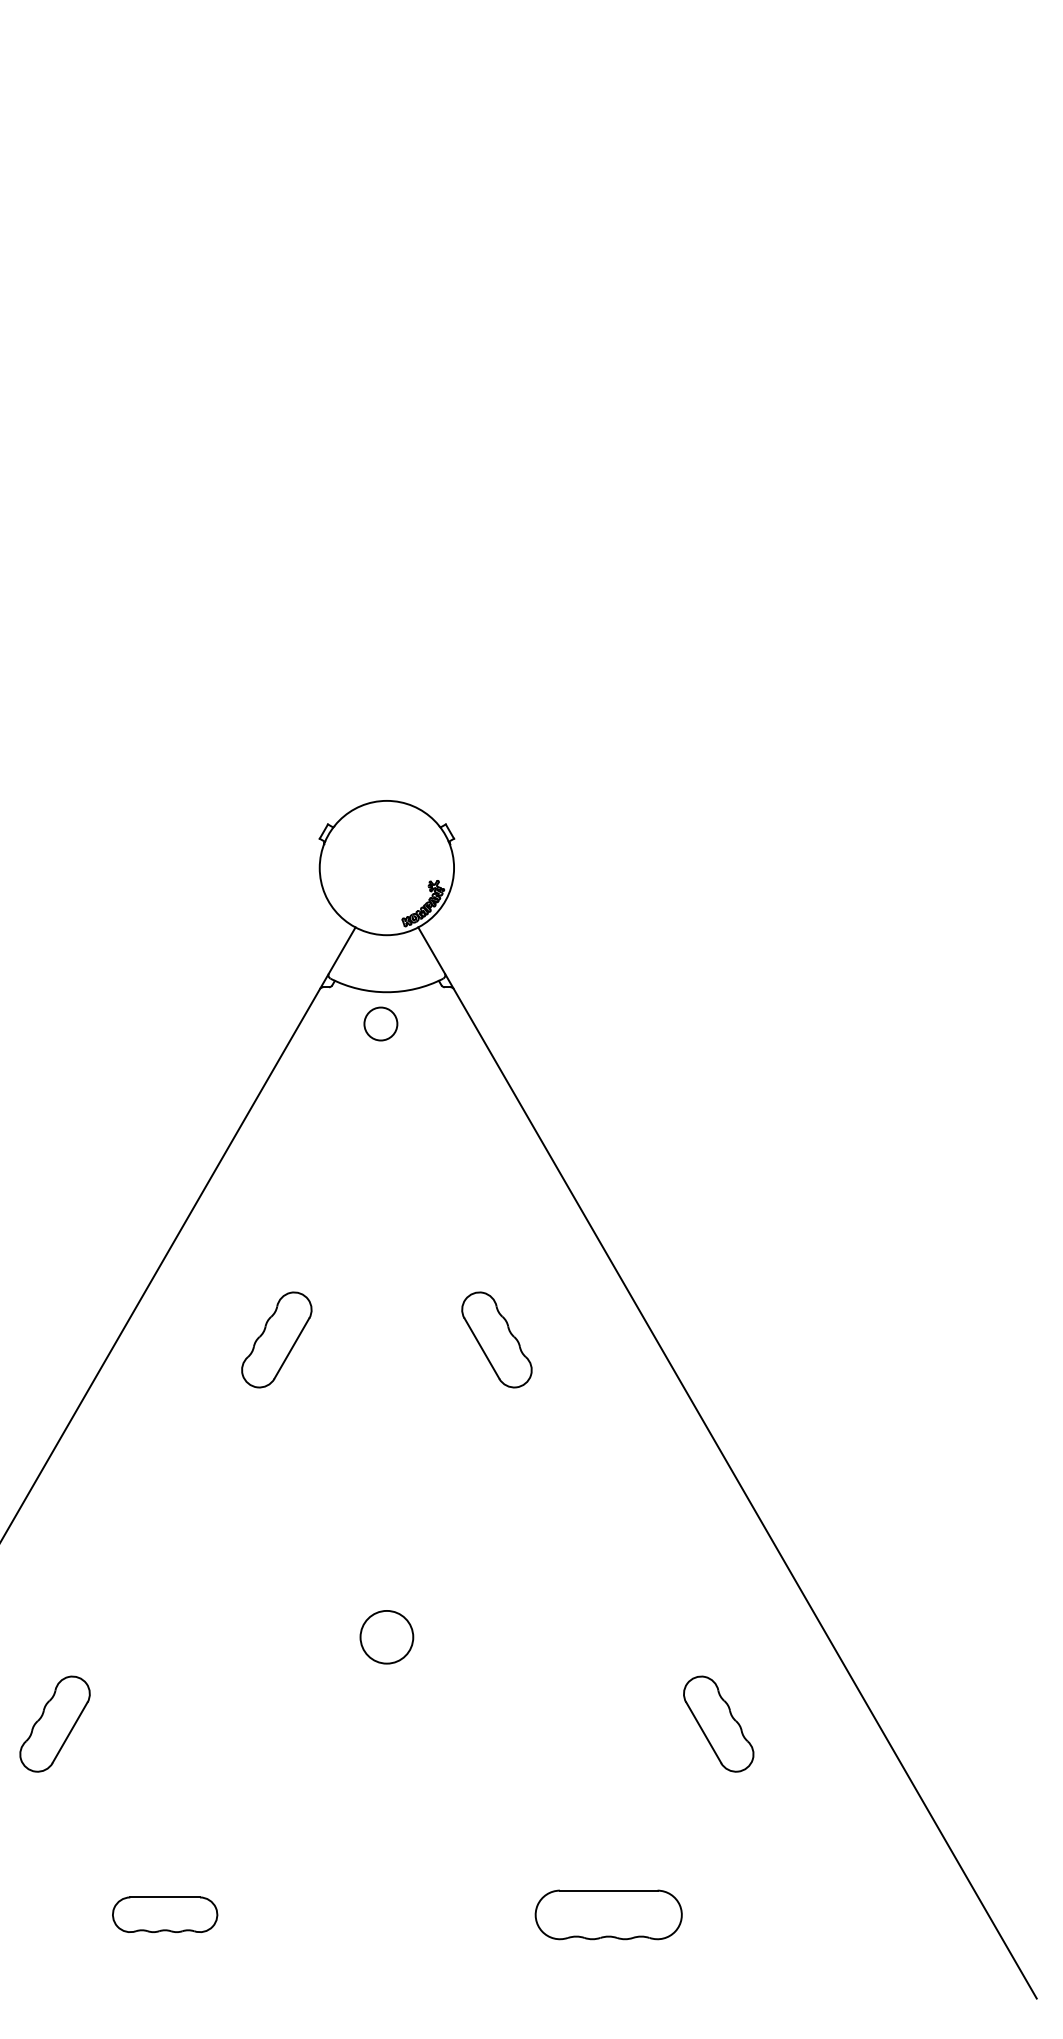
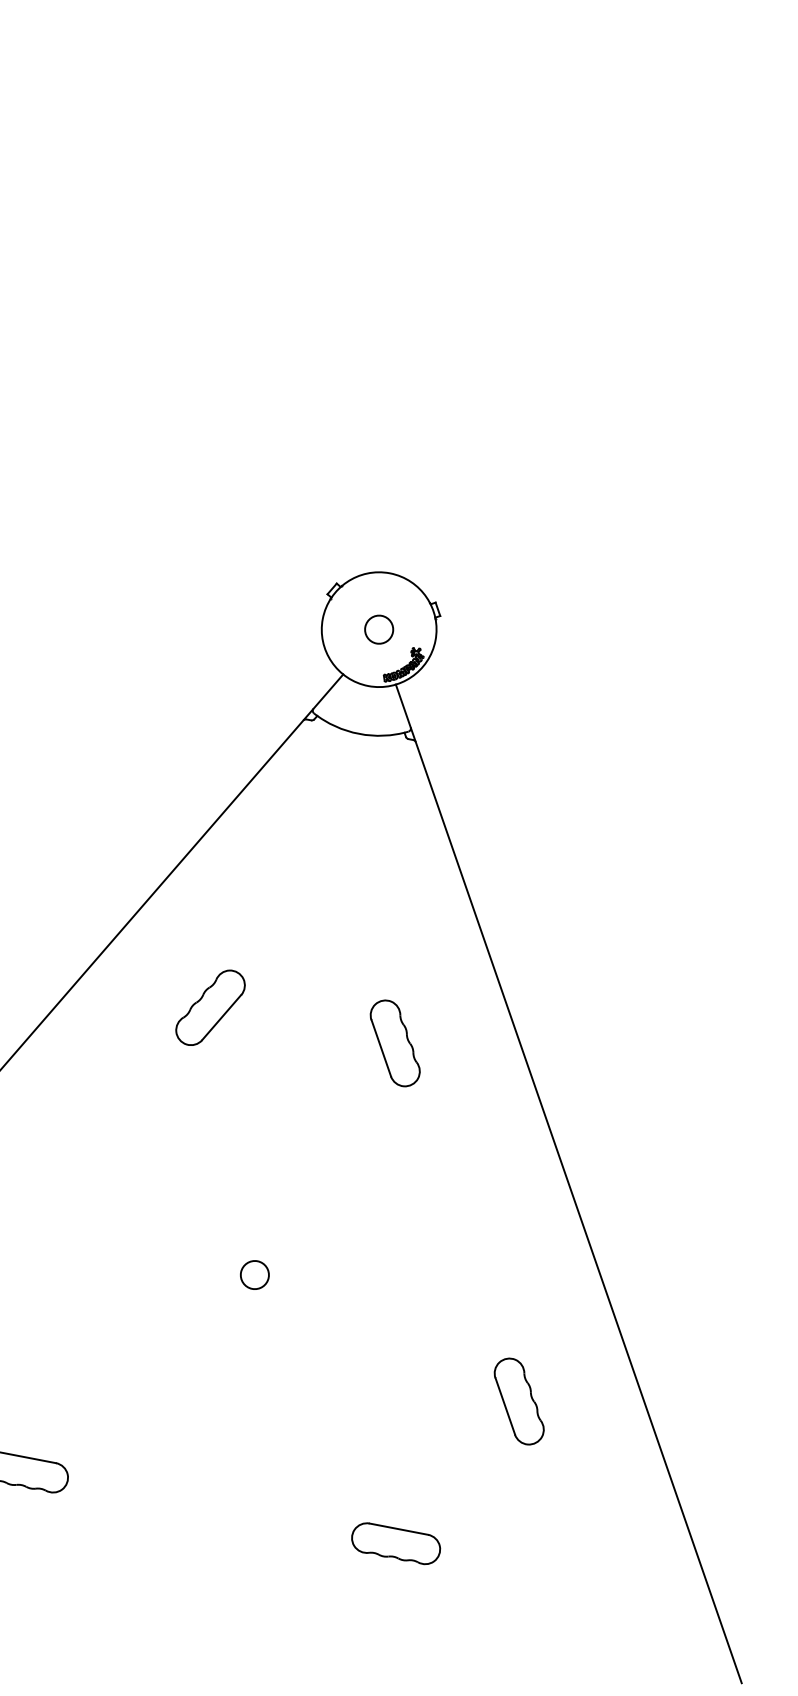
circle: (380, 1023) -> (378, 629), moved
circle: (386, 1636) -> (254, 1274), size x0.62
part: (608, 1914) -> (396, 1543), size x0.71

